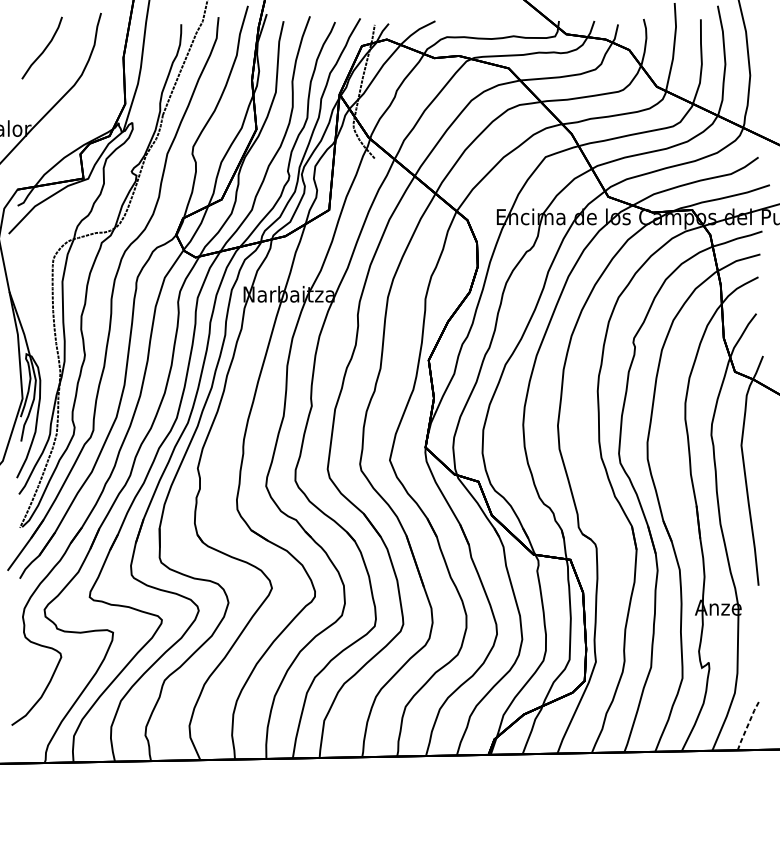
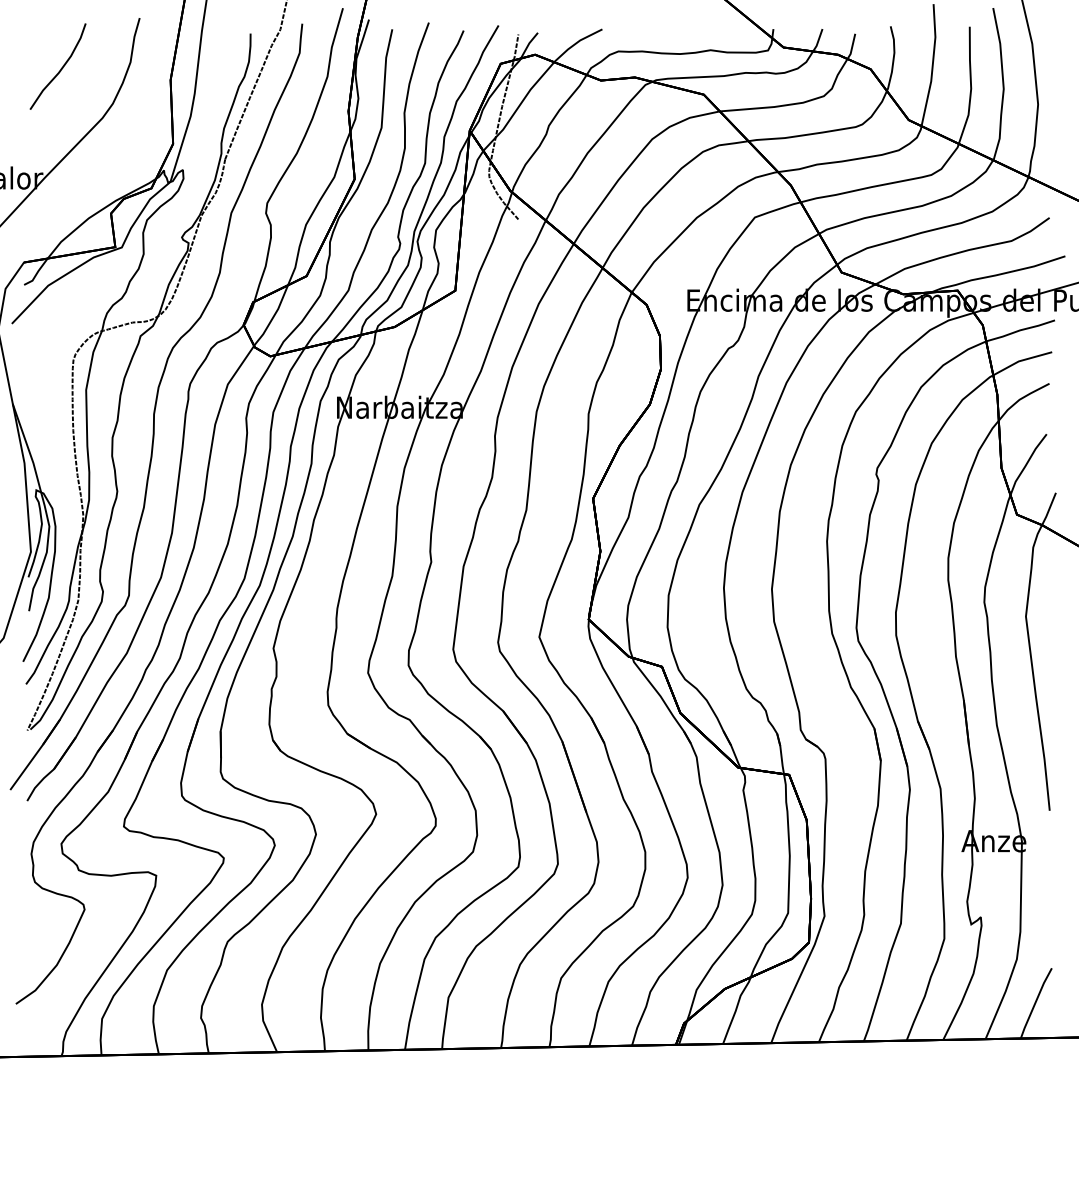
line: (748, 724) -> (1035, 1002), dashed -> solid

